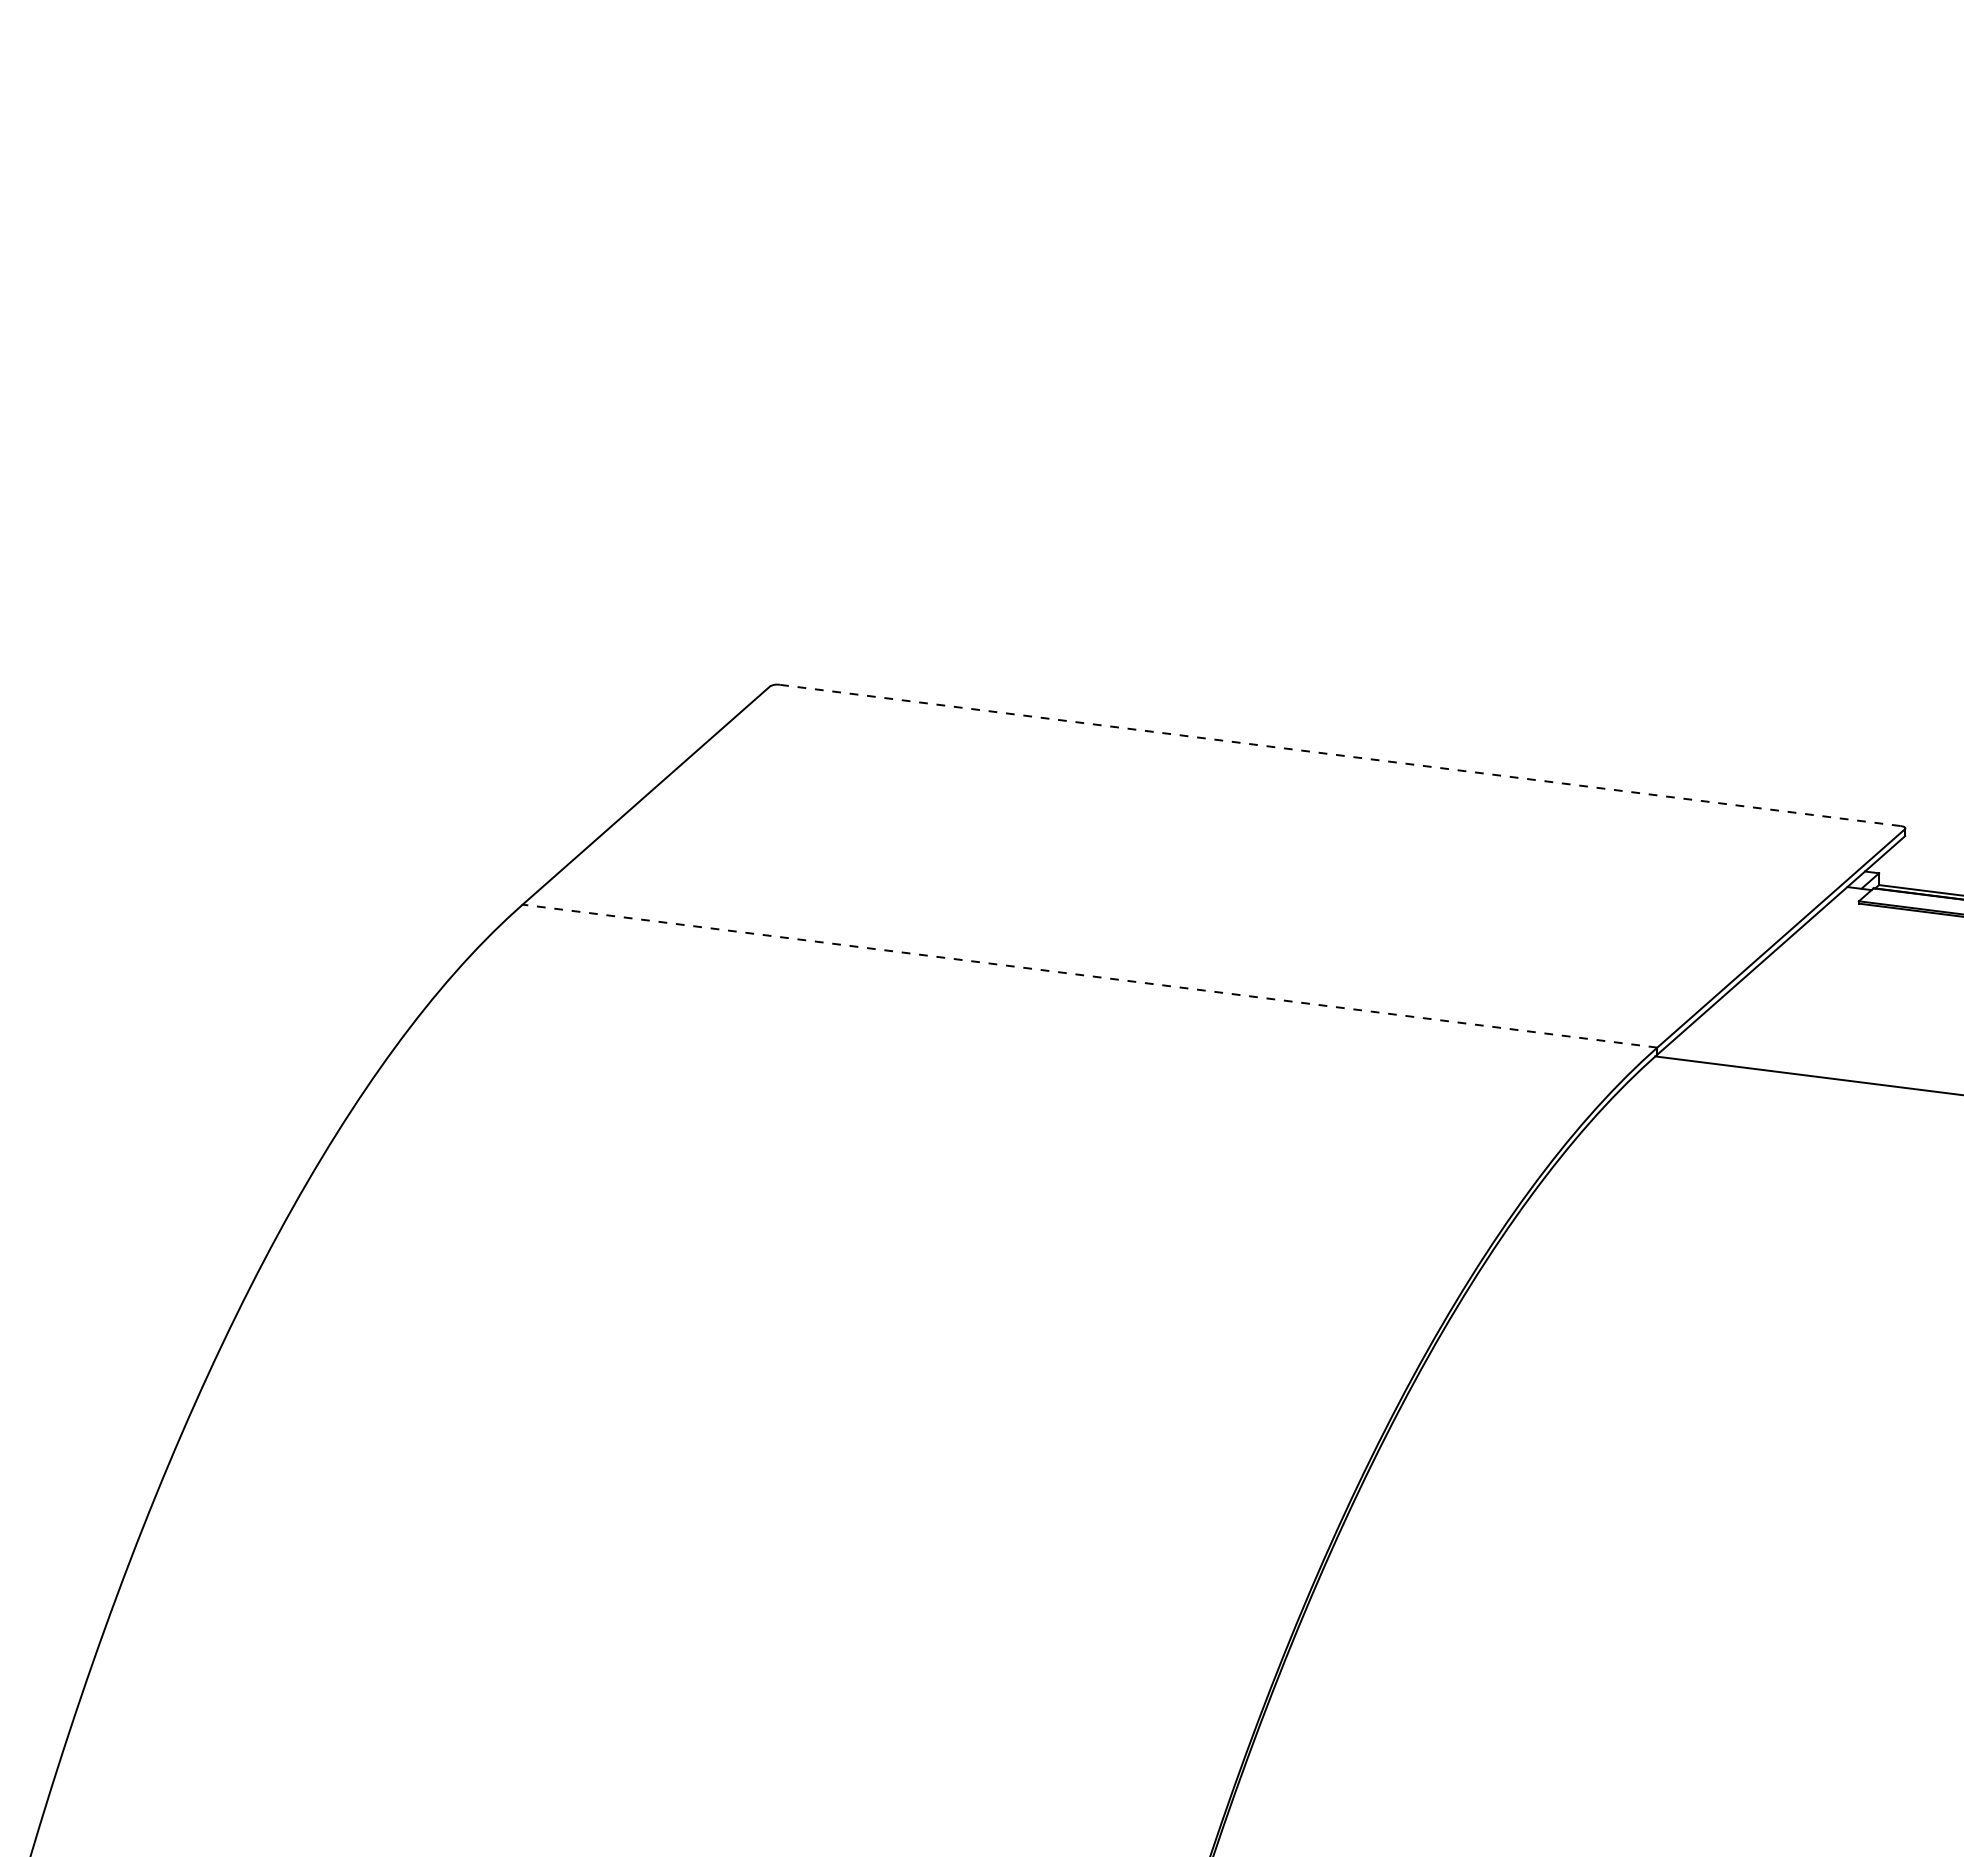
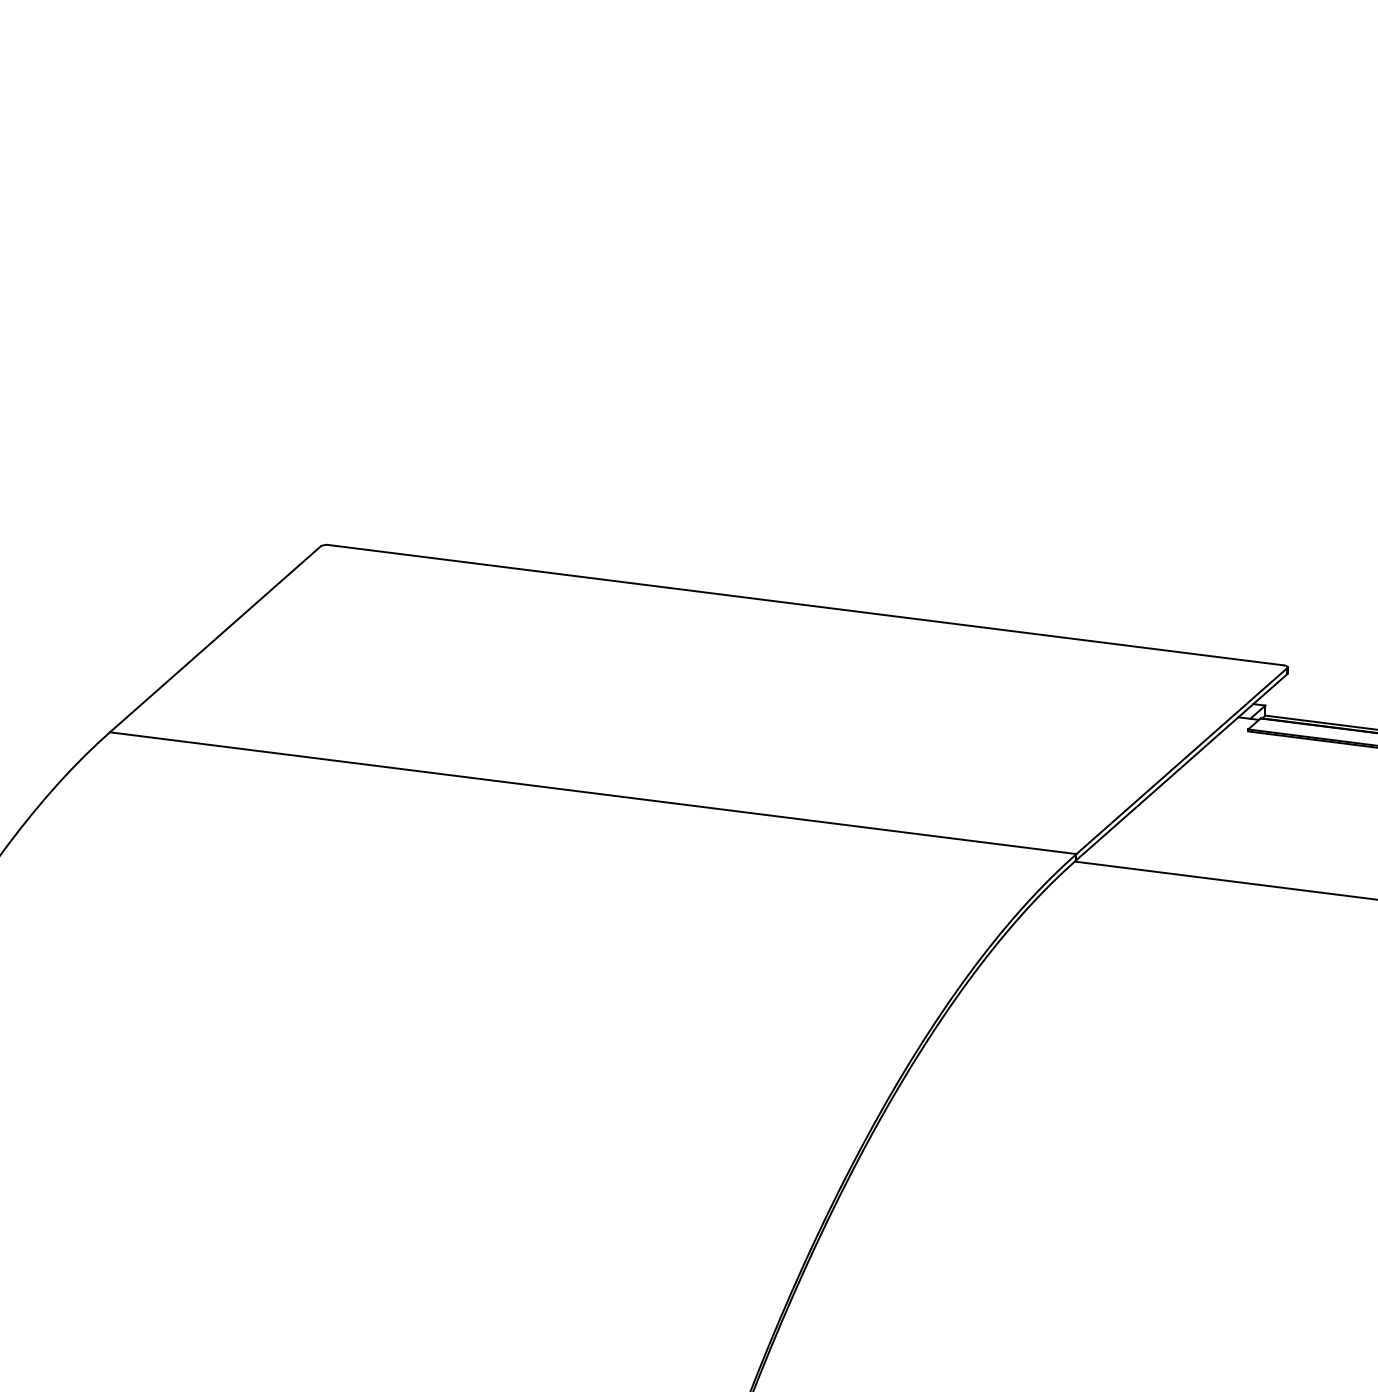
line: (1340, 755) -> (806, 605), dashed -> solid
line: (1089, 976) -> (592, 793), dashed -> solid

